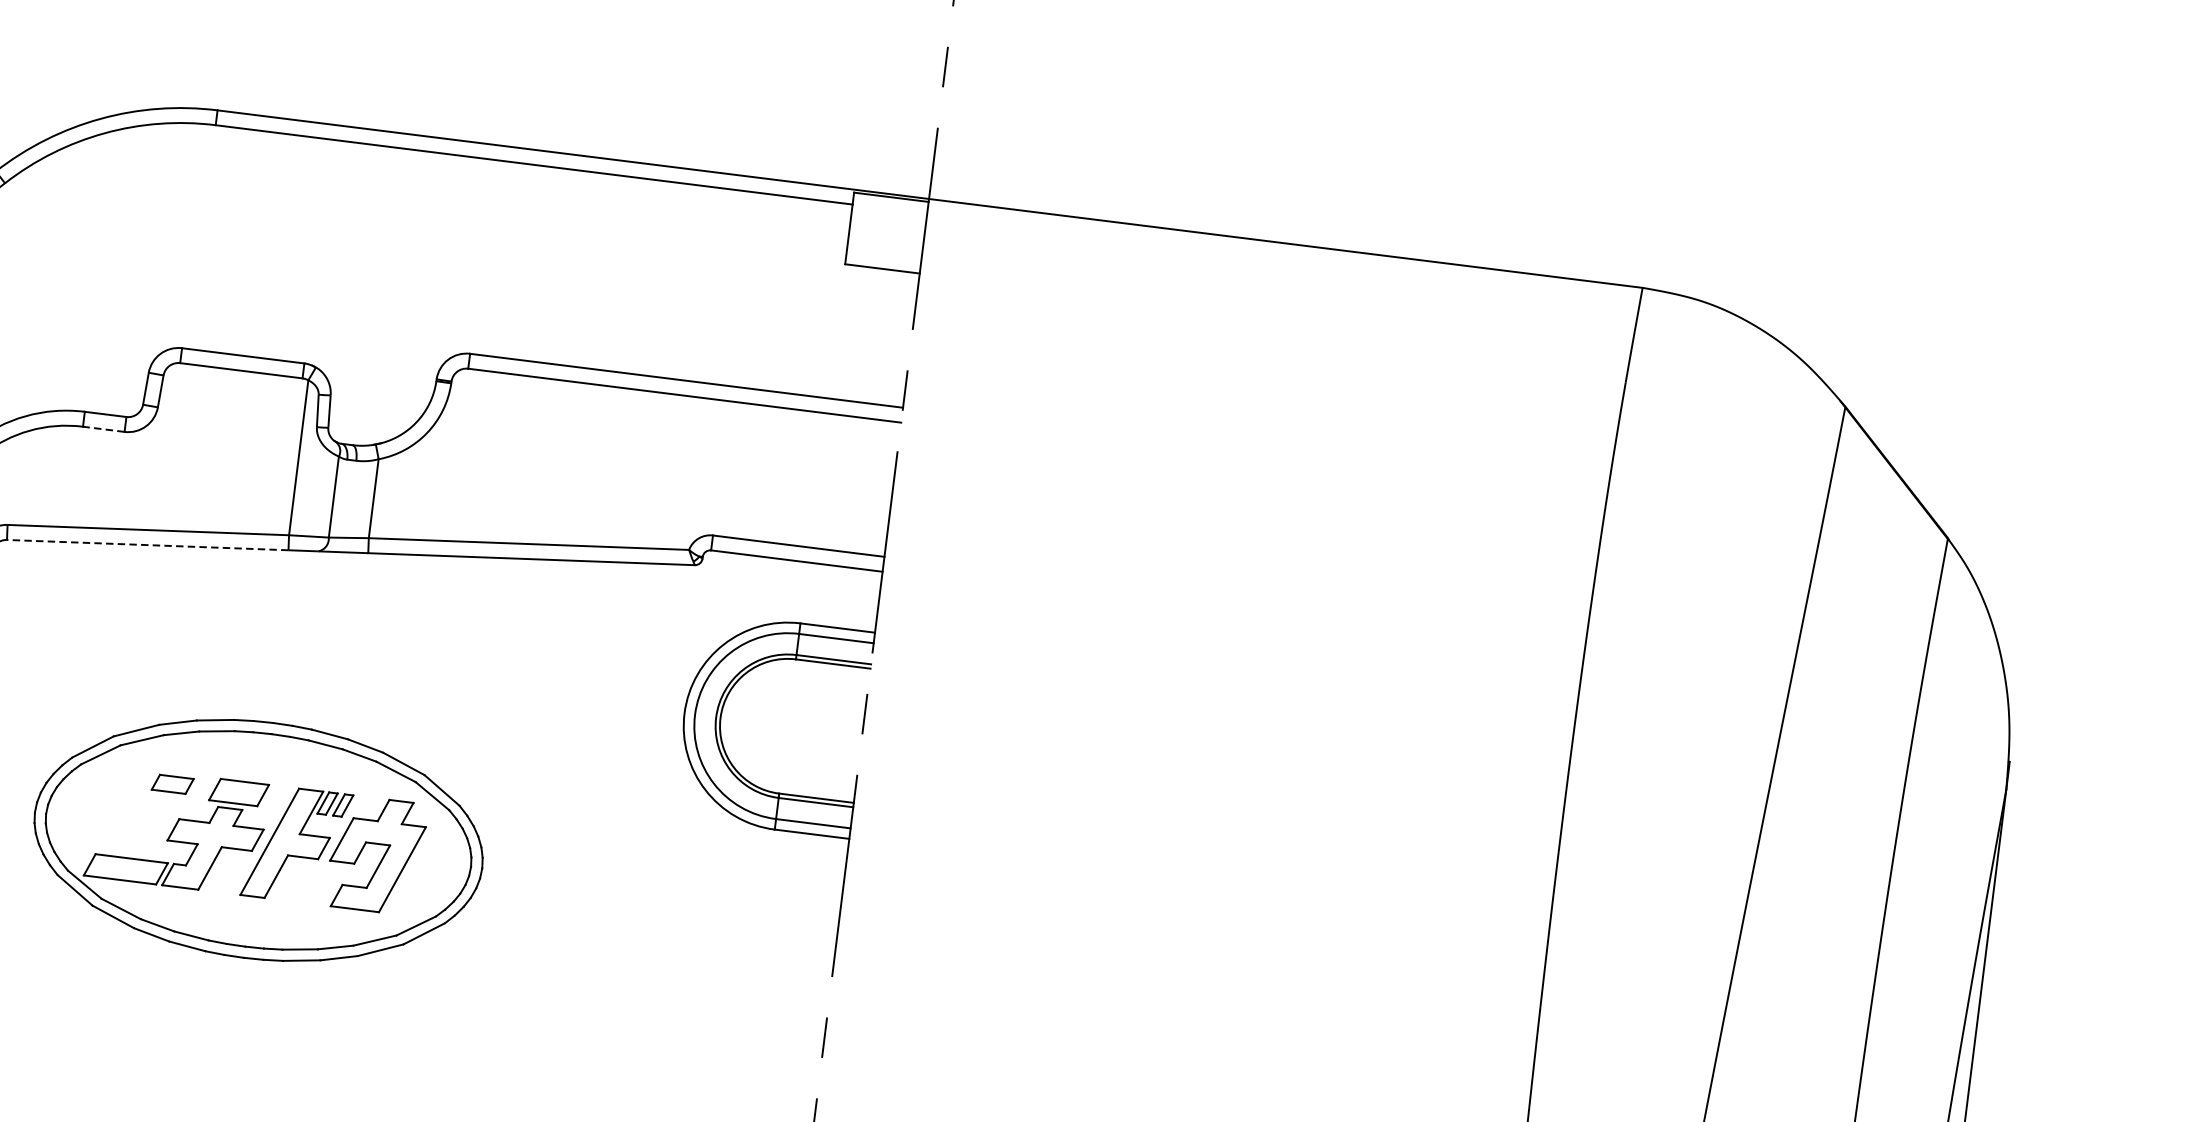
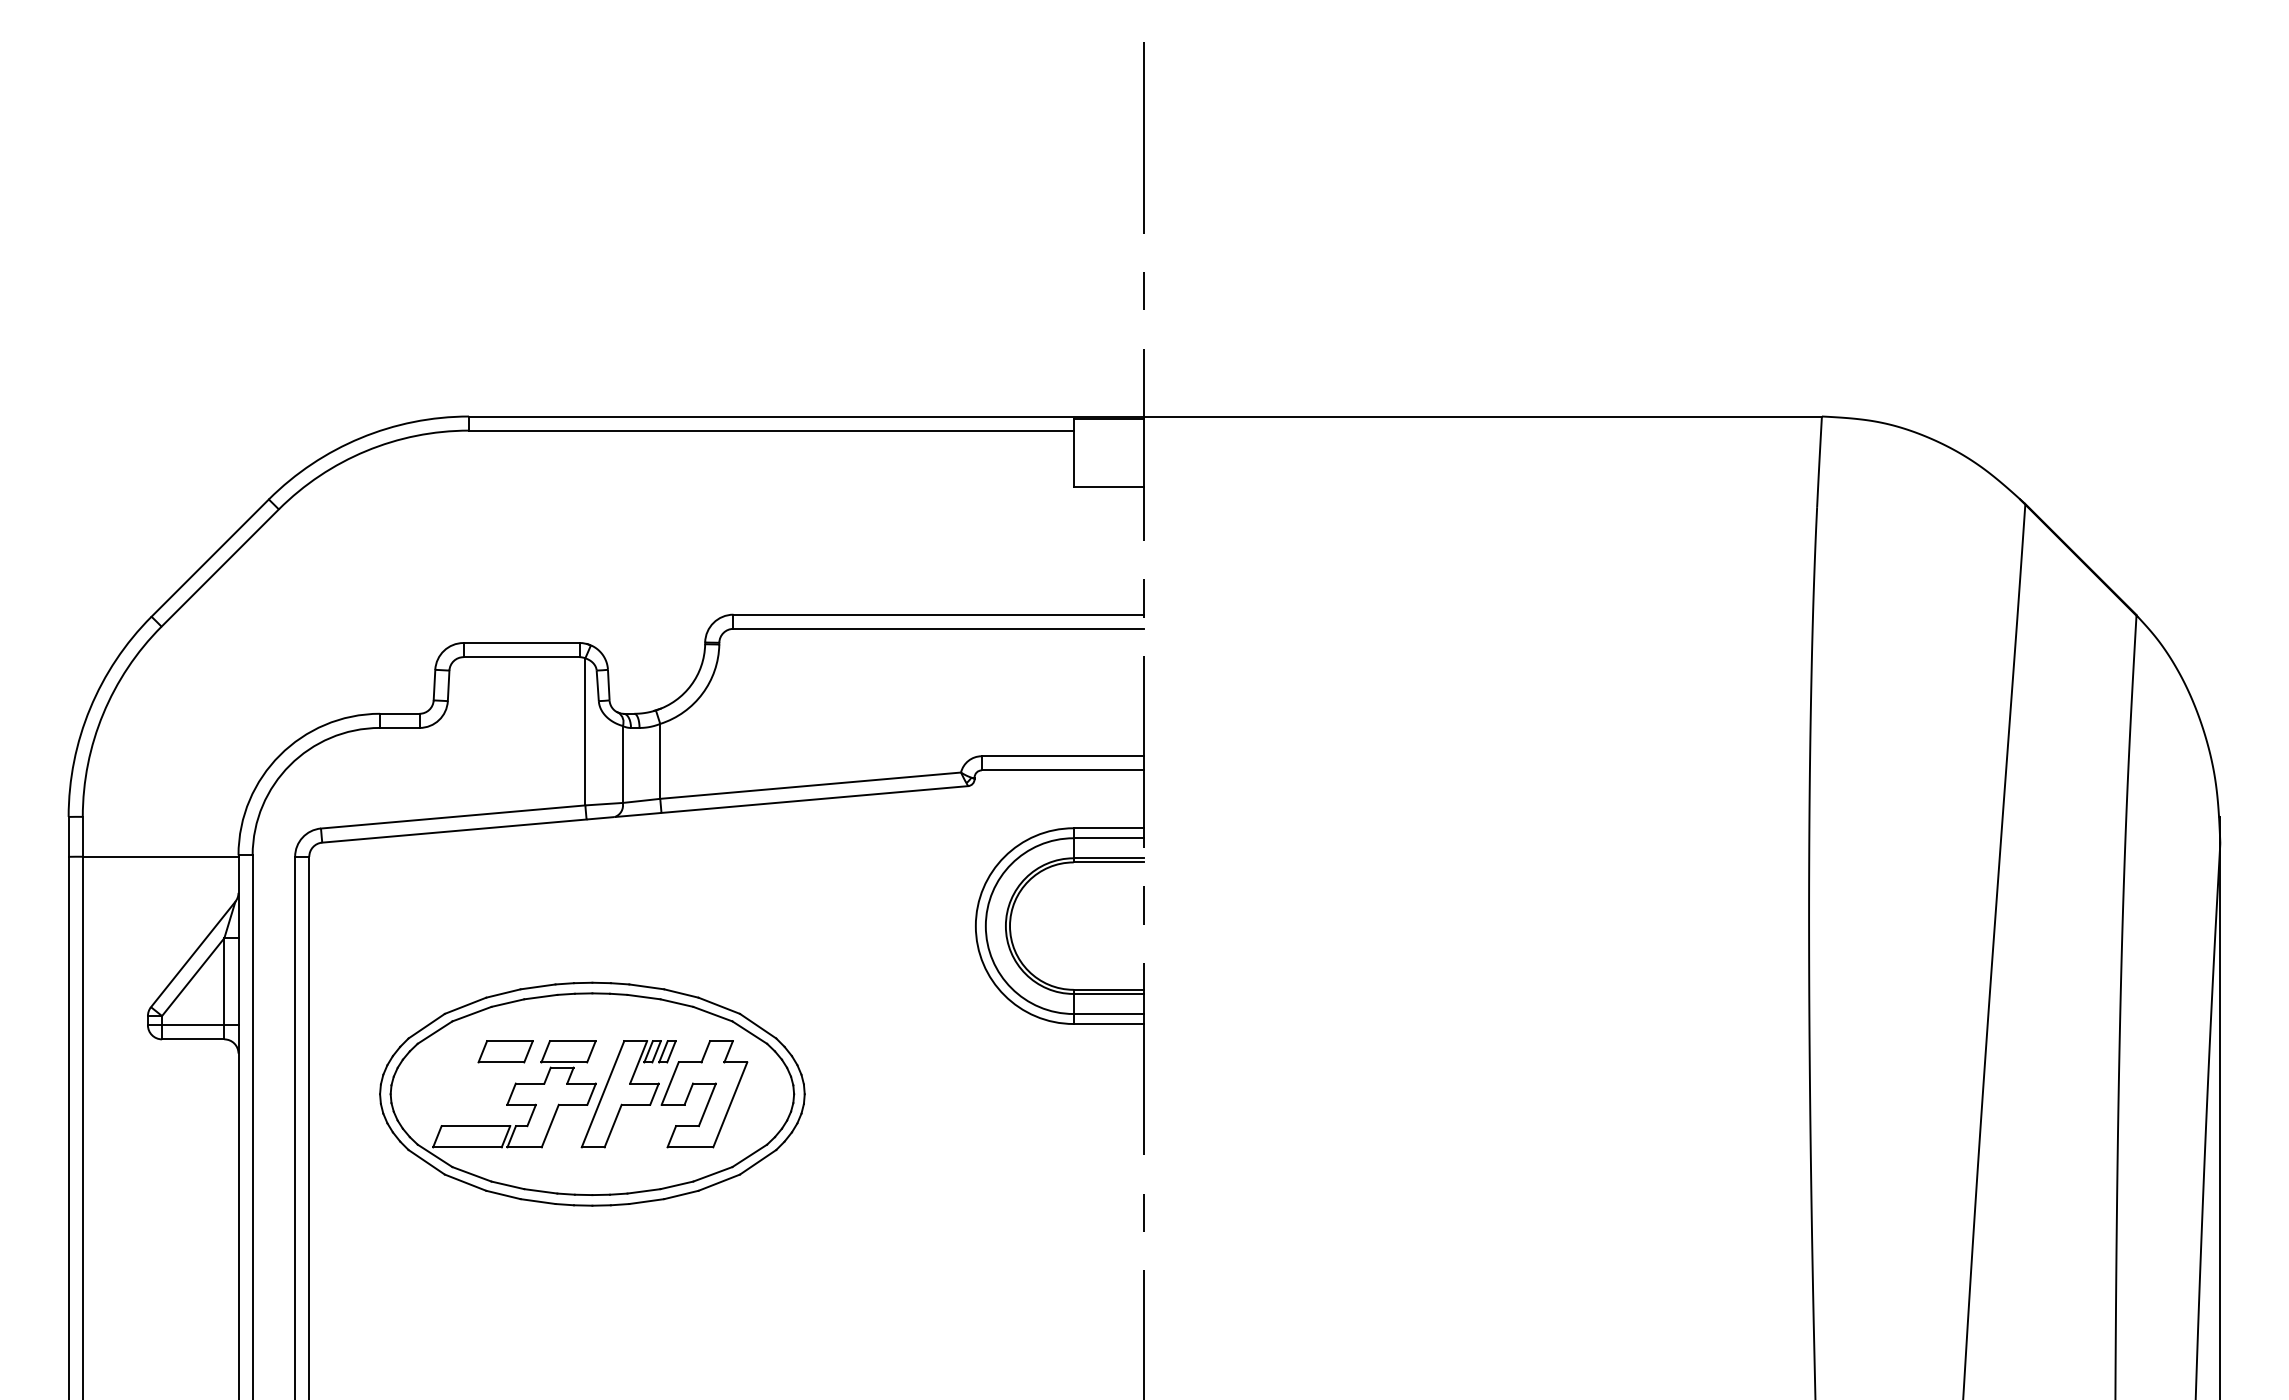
line: (103, 428) -> (399, 727), dashed -> solid
line: (147, 545) -> (454, 831), dashed -> solid
part: (172, 784) -> (505, 1051), size x1.43

